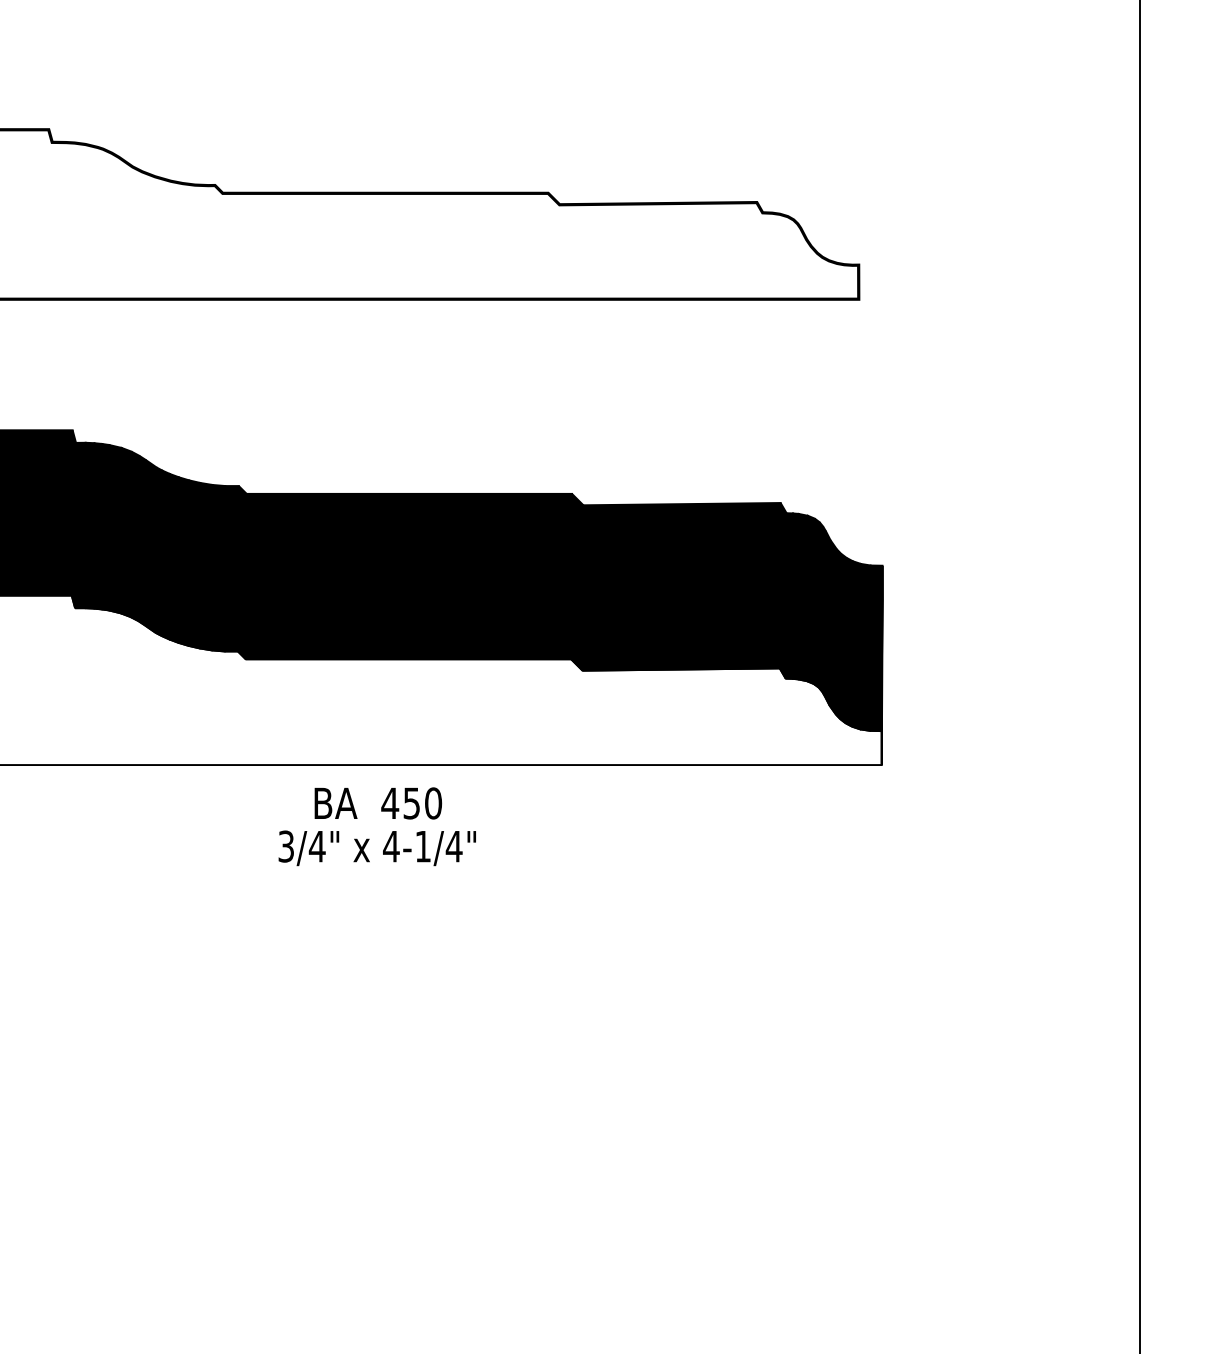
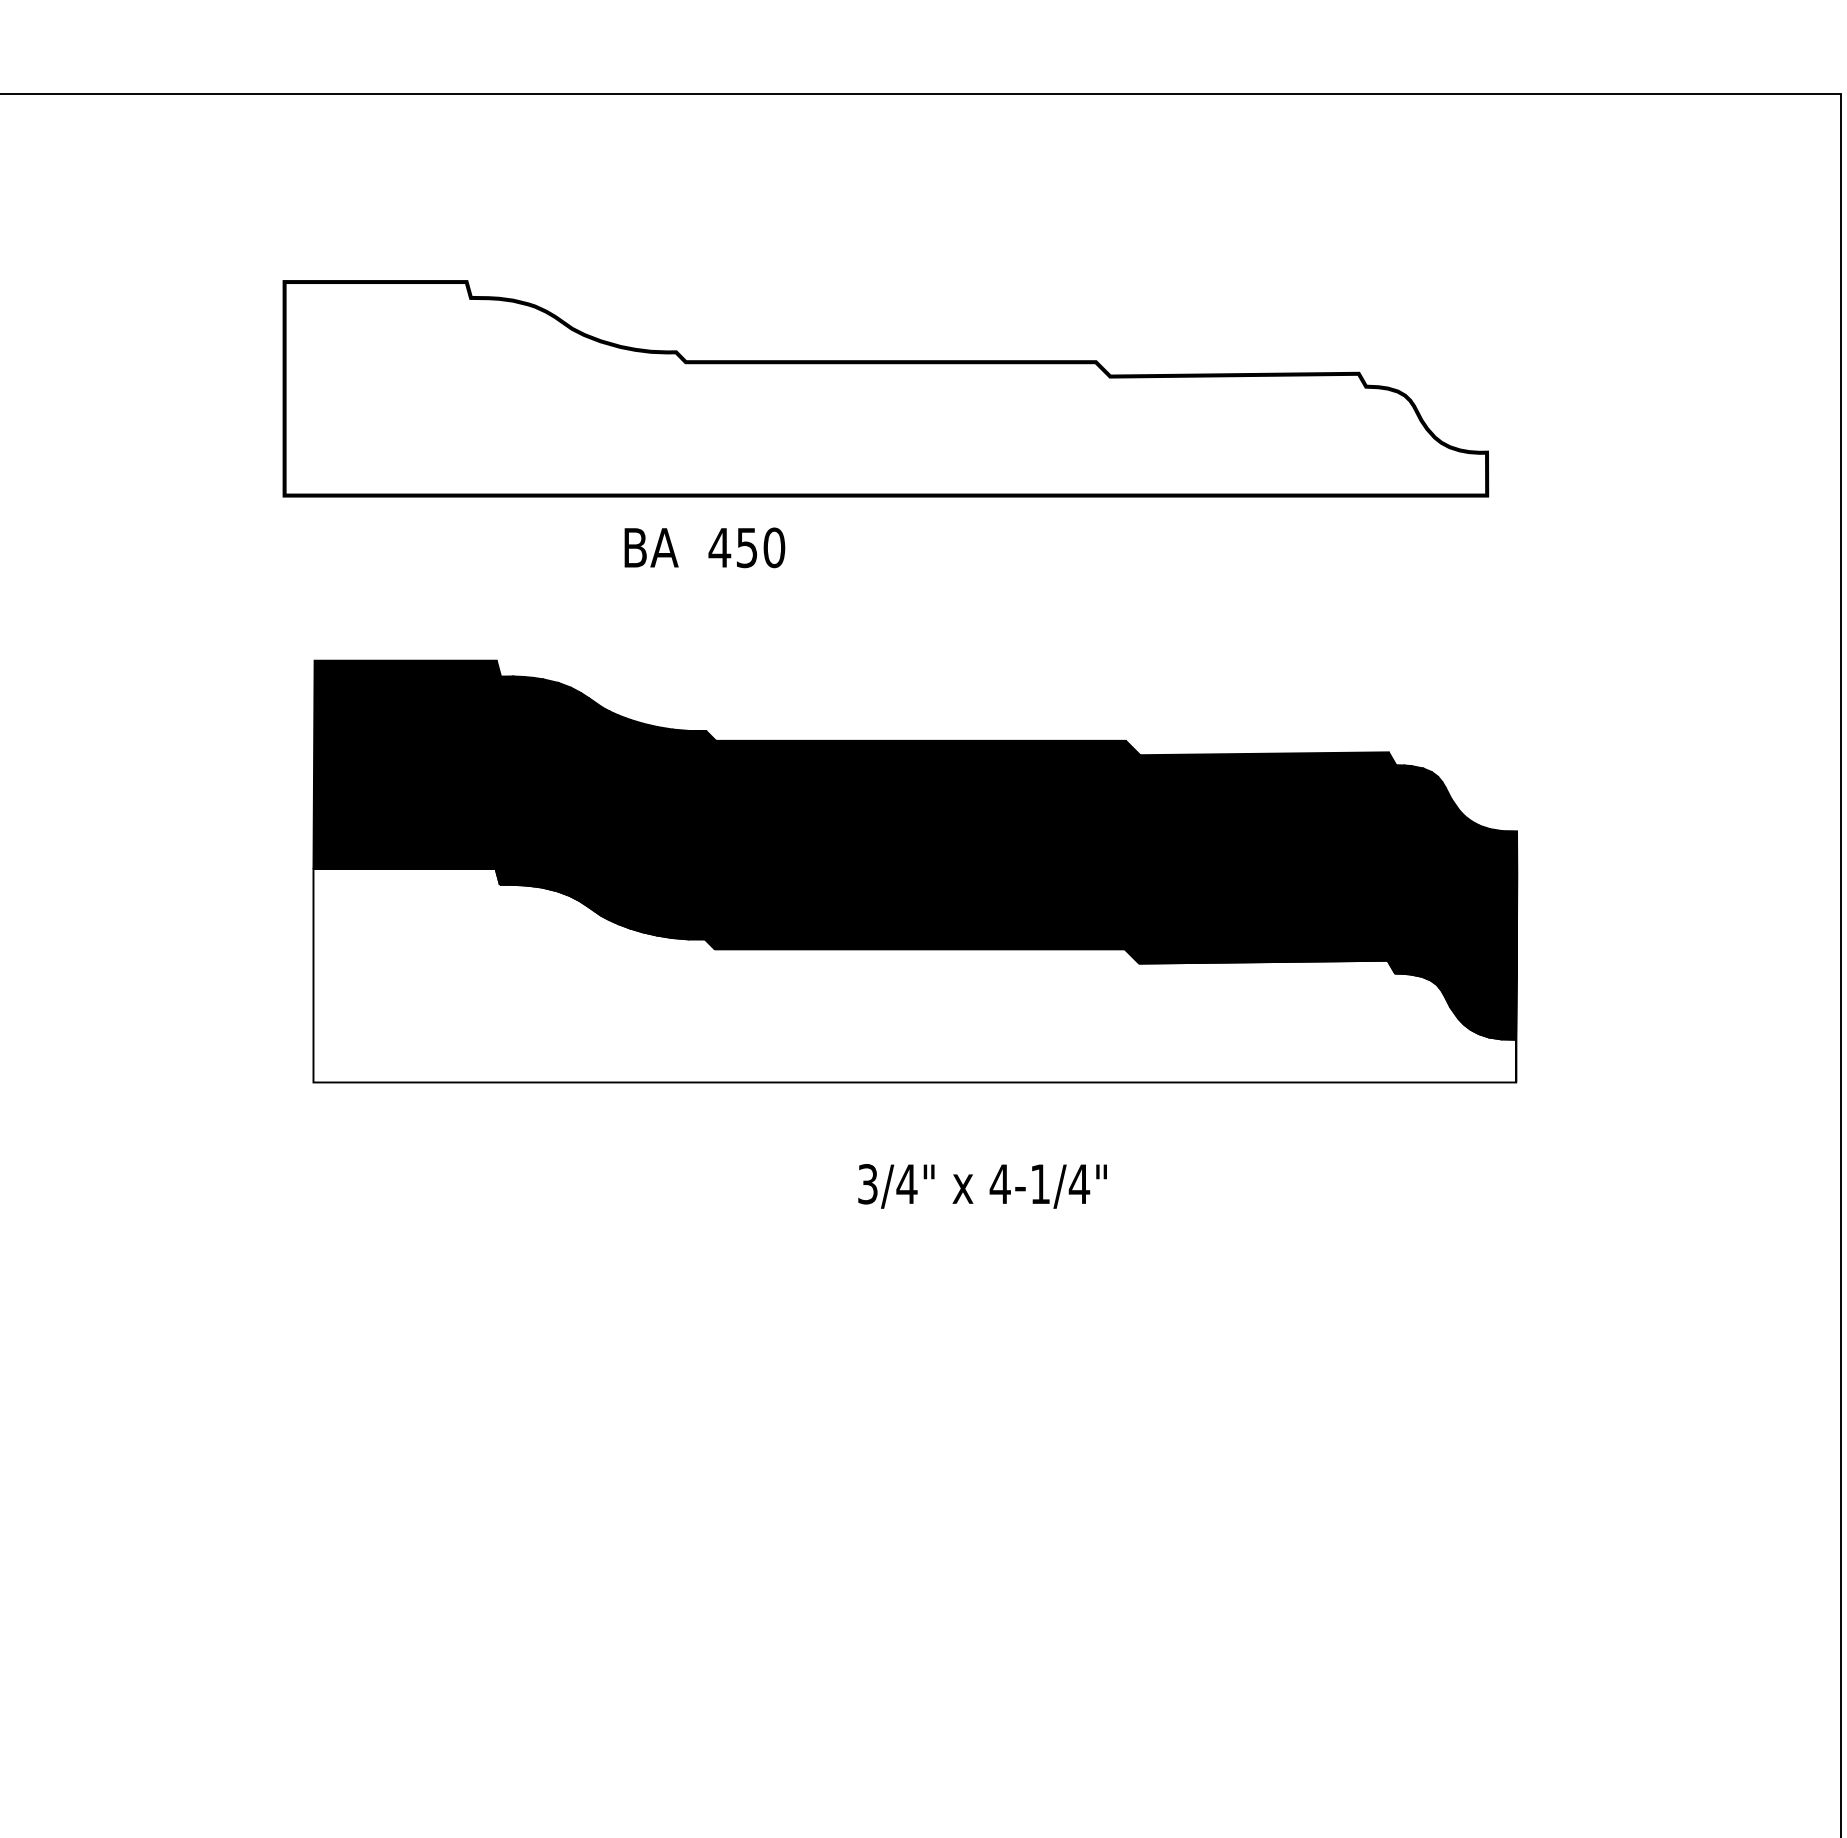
text: (378, 803) -> (704, 547), moved
text: (377, 848) -> (982, 1186), moved

